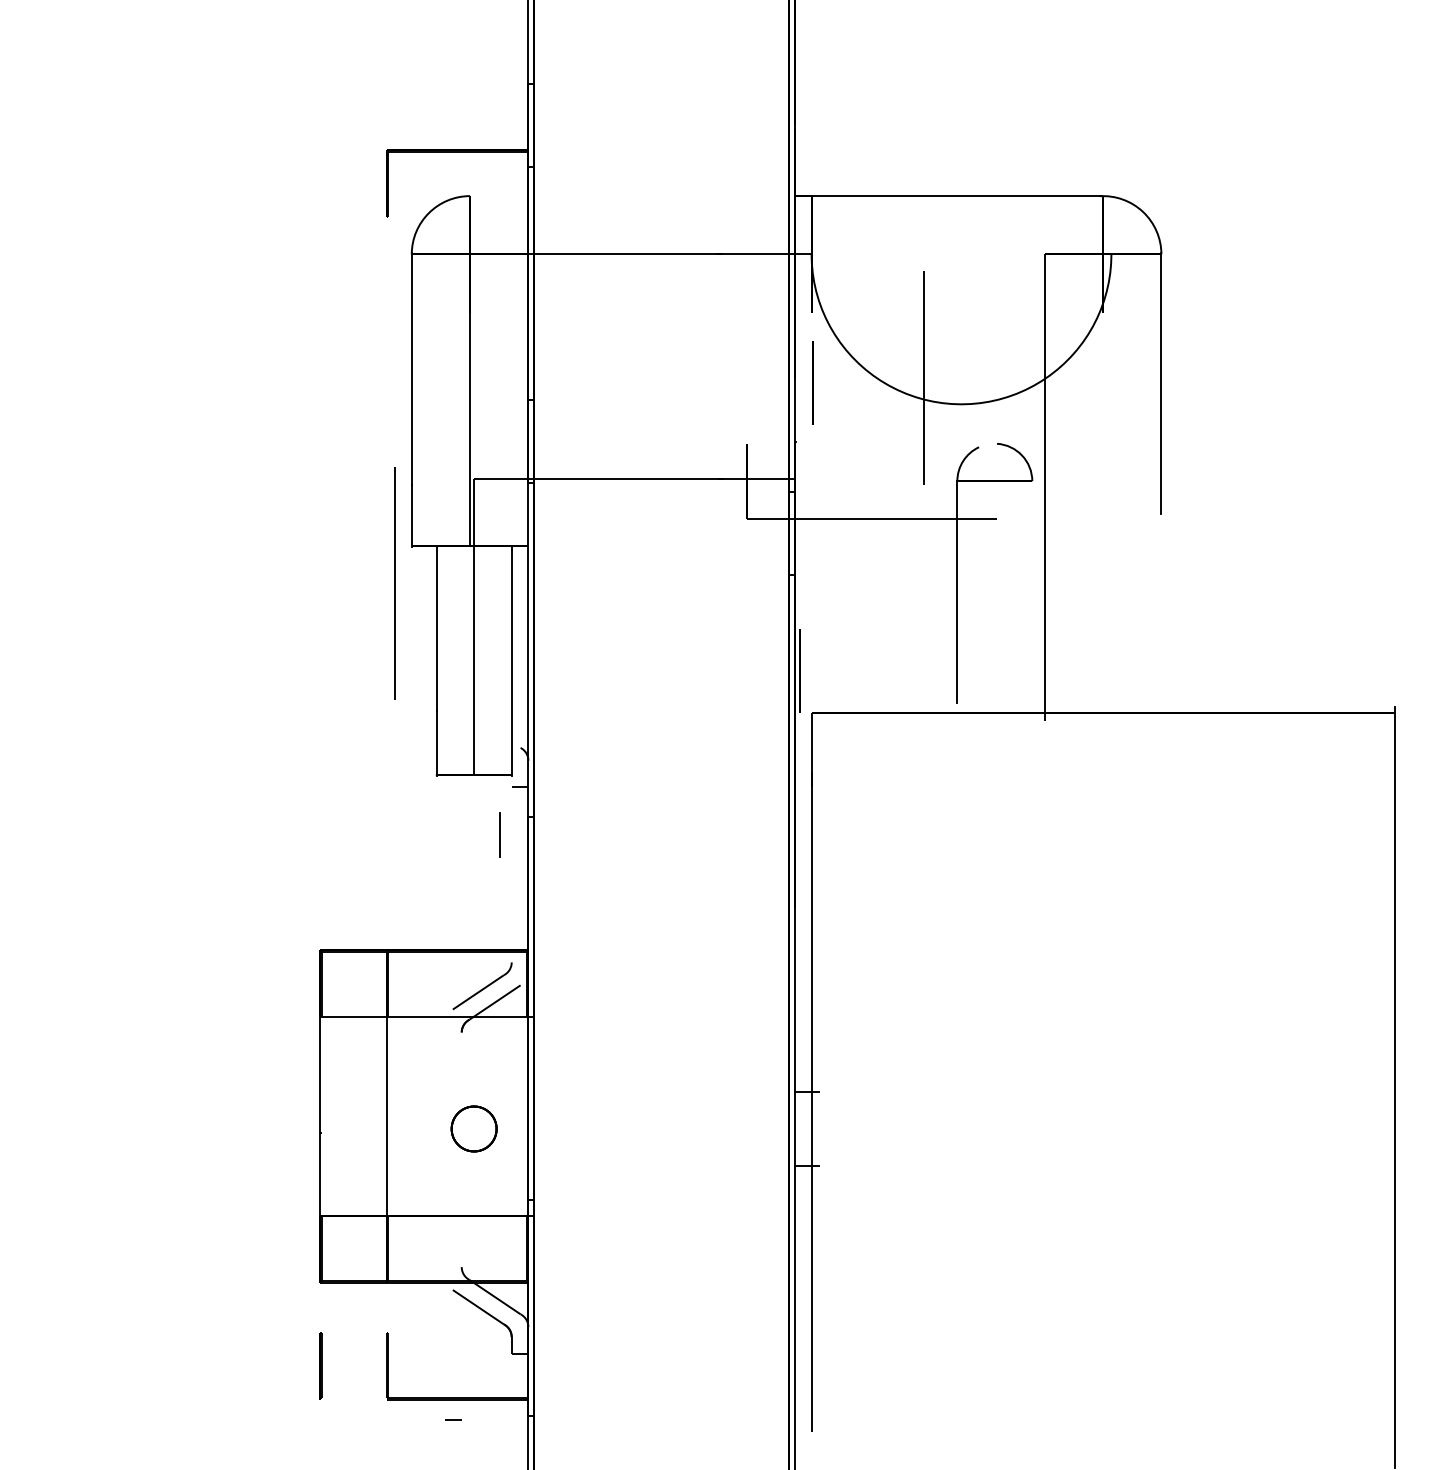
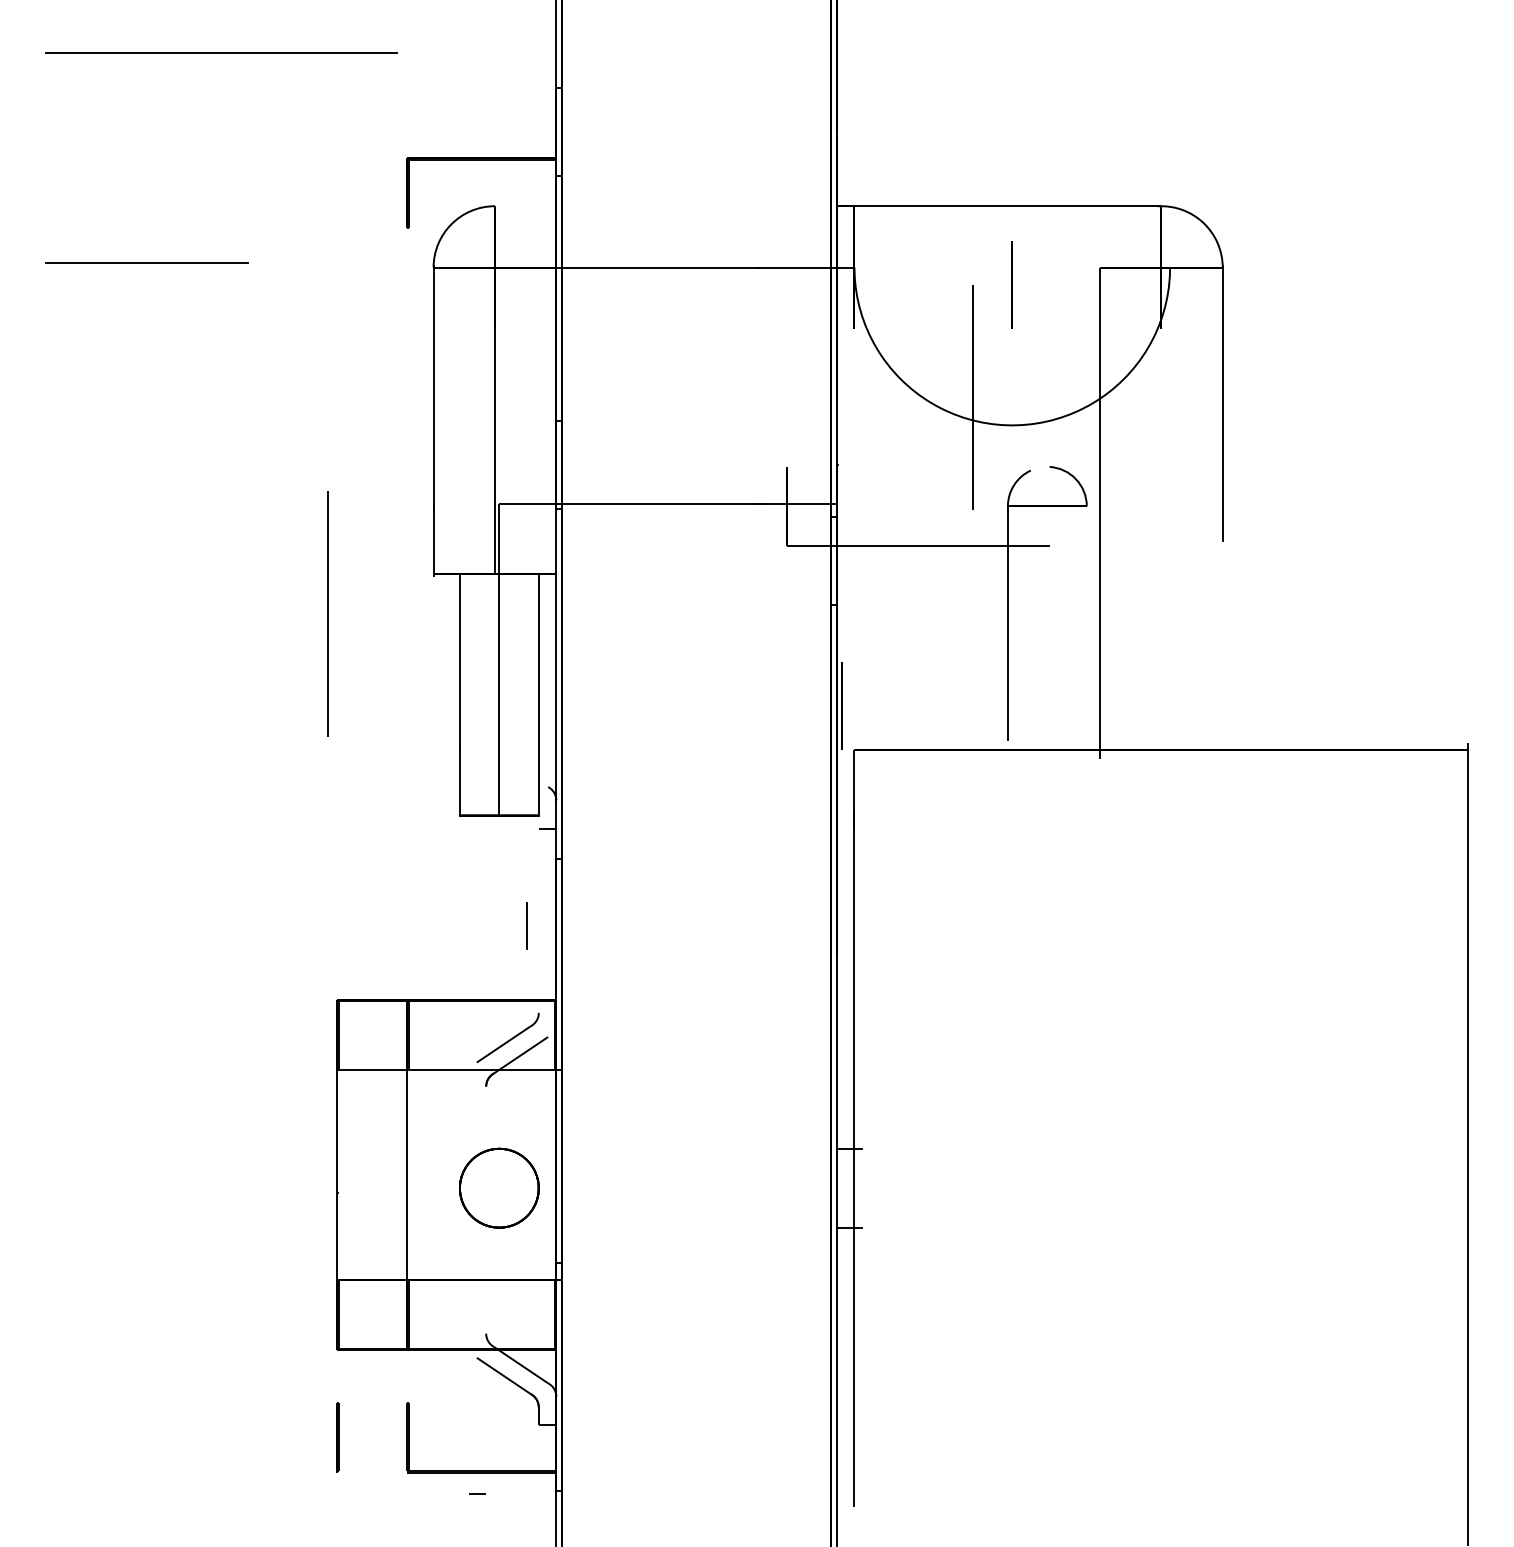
line: (210, 50) -> (221, 52), added
line: (139, 250) -> (146, 263), added
line: (812, 382) -> (1012, 284), moved
line: (394, 583) -> (328, 614), moved
line: (499, 834) -> (525, 925), moved
part: (473, 1128) -> (498, 1187), size x1.67

